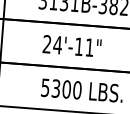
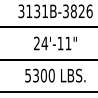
text: (72, 46) -> (55, 43), moved

